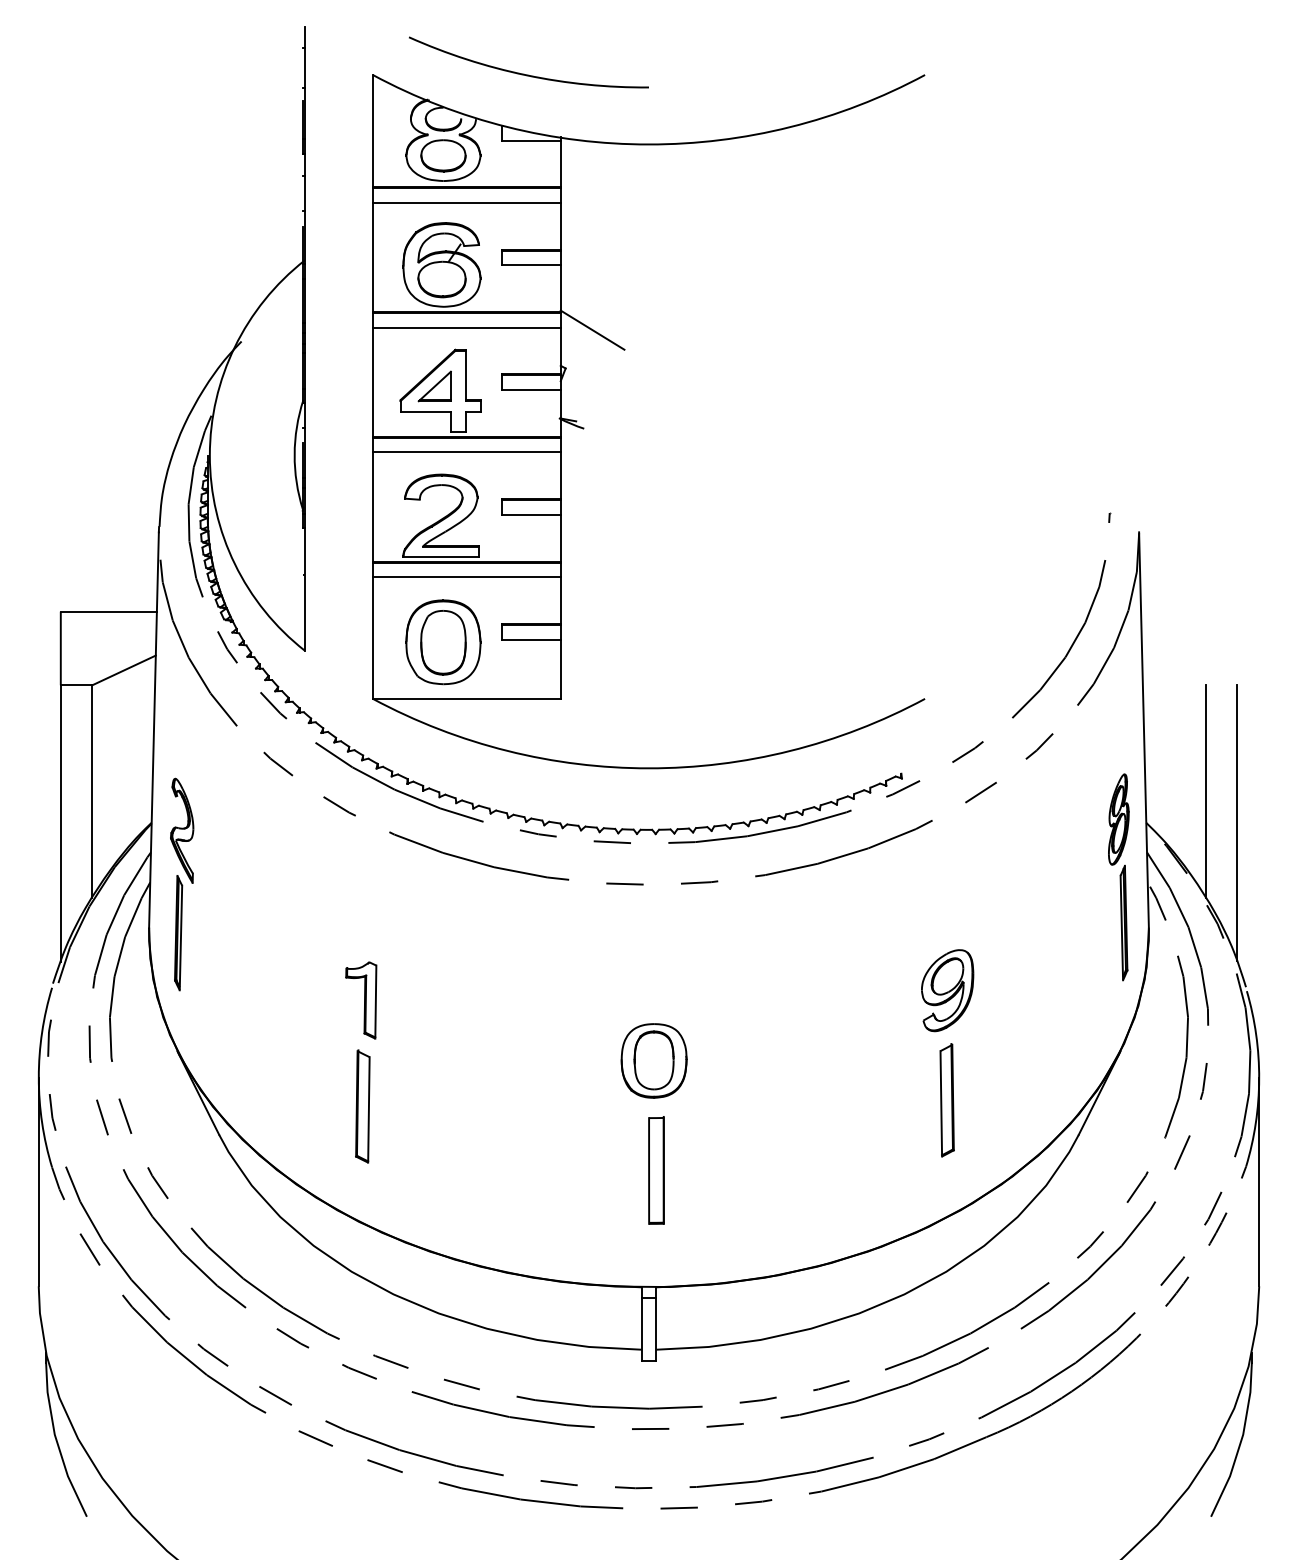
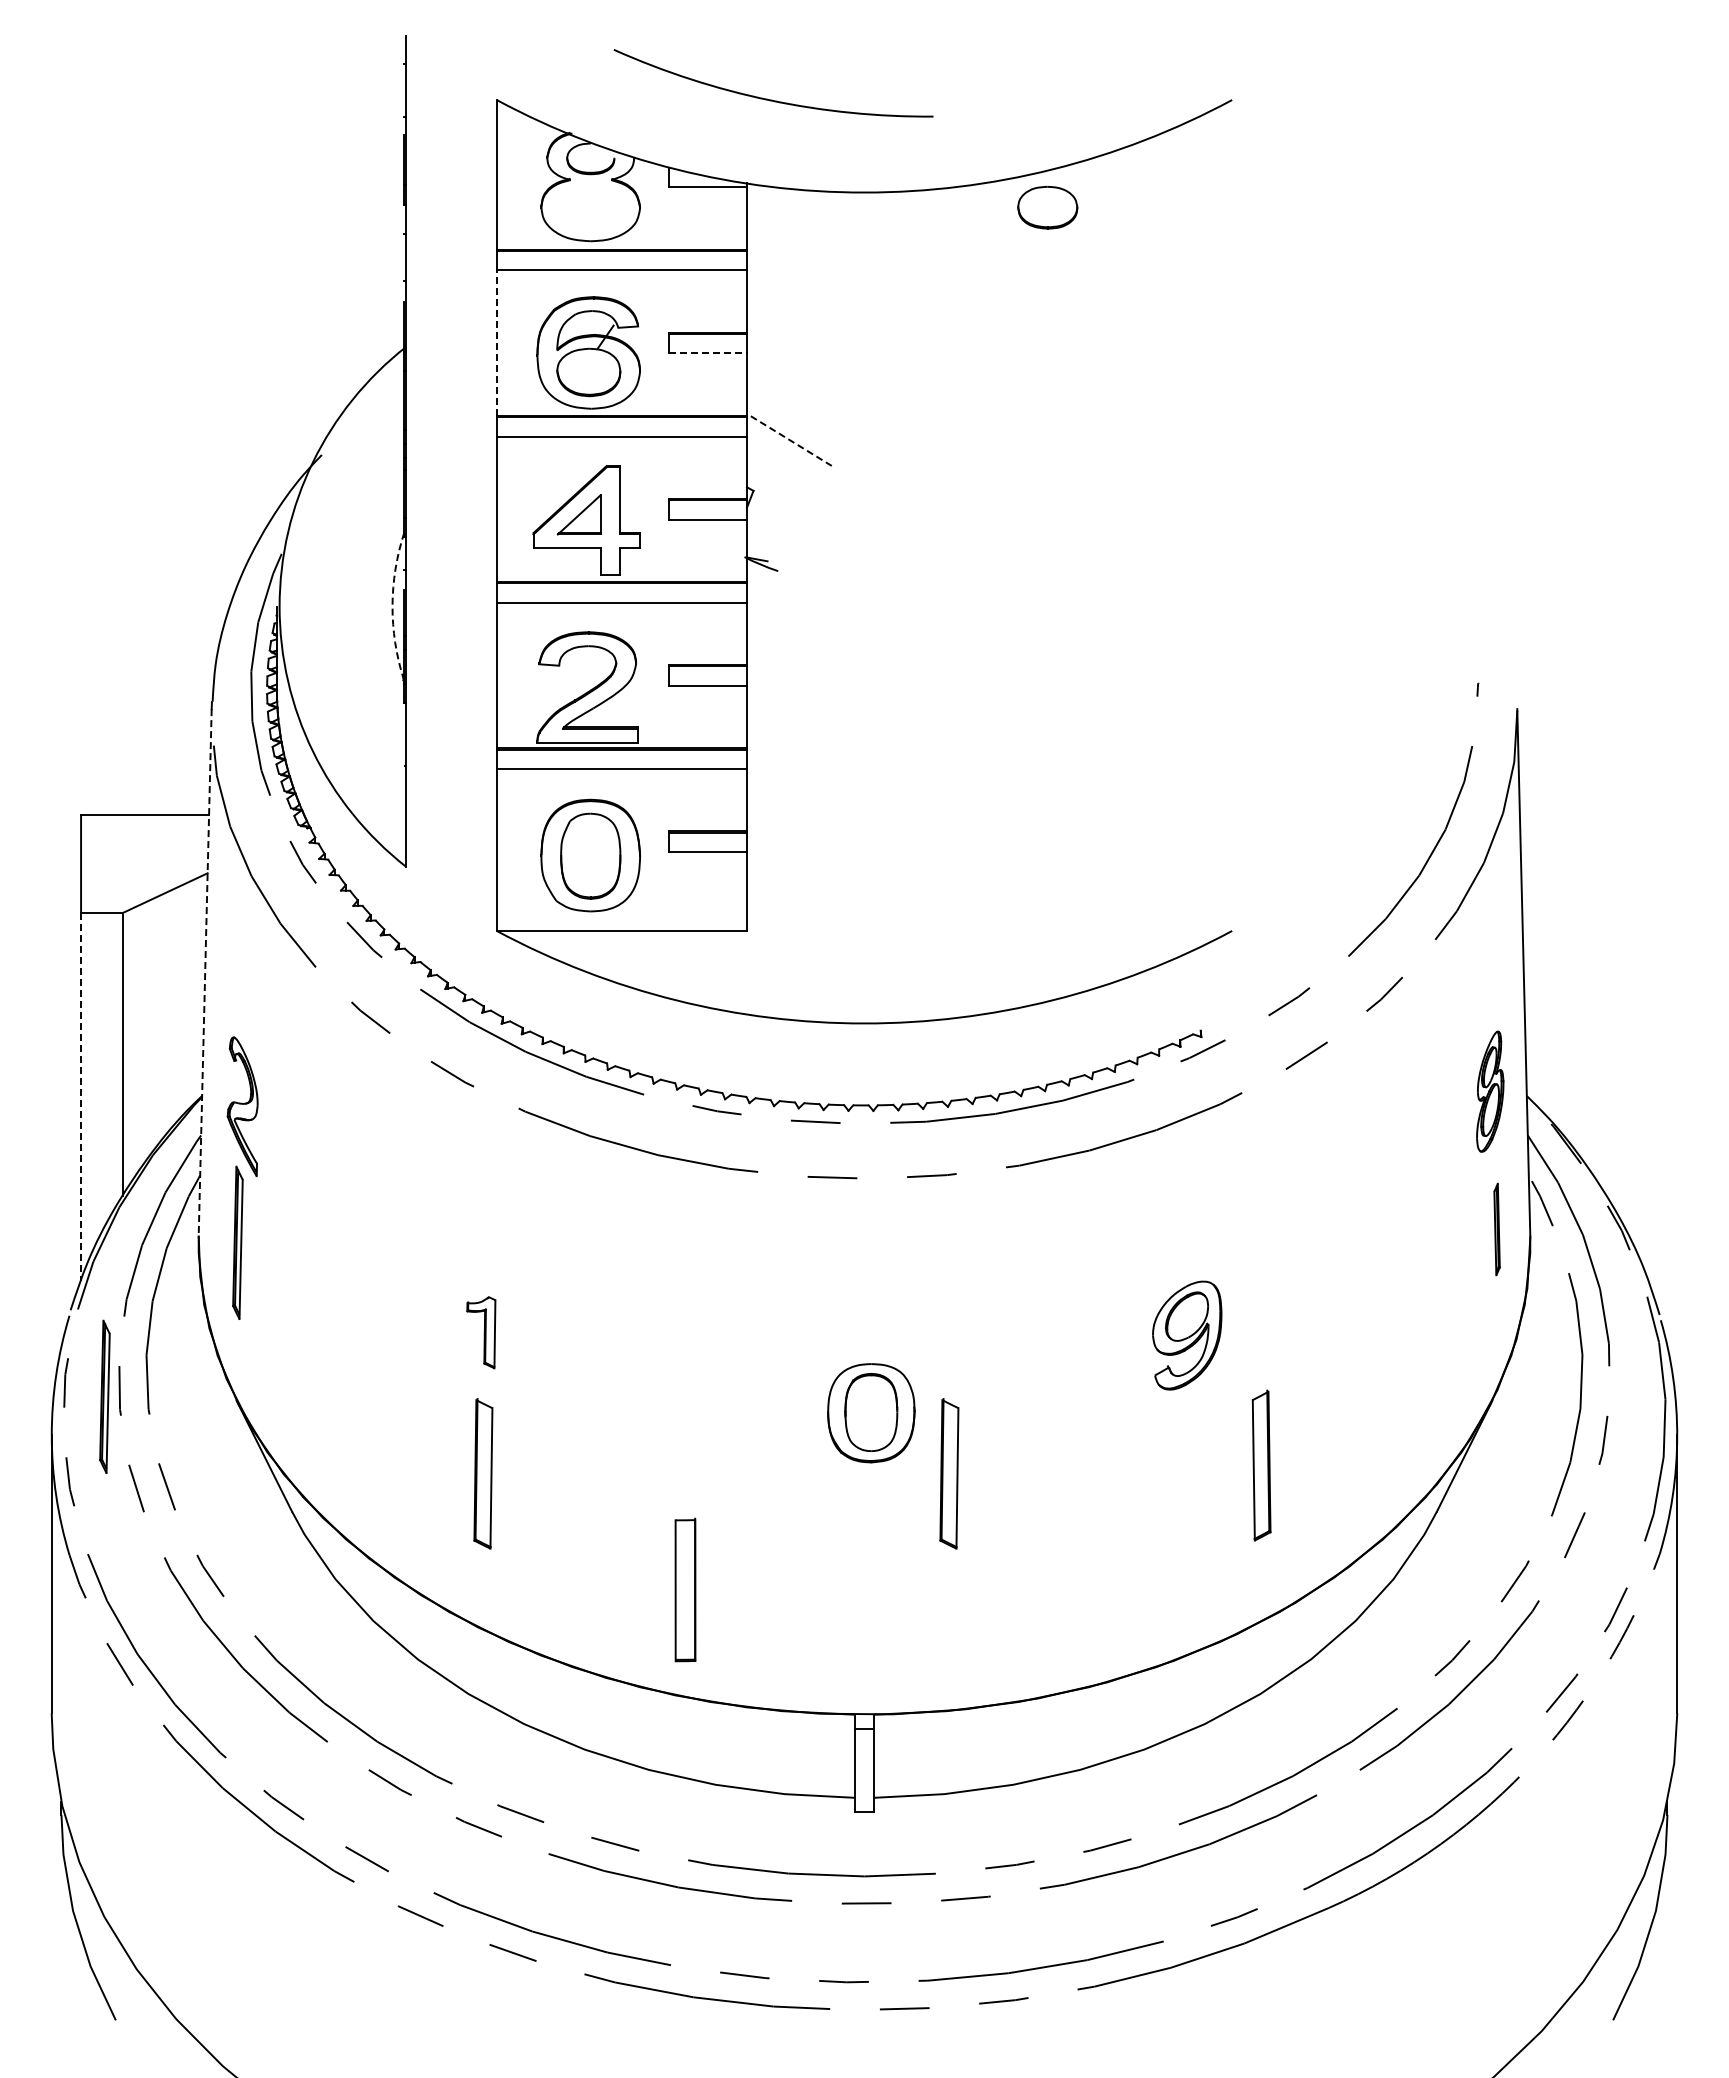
arc: (528, 74) -> (772, 99), moved
part: (443, 155) -> (1047, 207), moved
line: (372, 257) -> (496, 343), solid -> dashed
line: (531, 265) -> (708, 353), solid -> dashed
line: (592, 329) -> (789, 439), solid -> dashed
arc: (294, 454) -> (392, 605), solid -> dashed
line: (154, 730) -> (205, 972), solid -> dashed
line: (1205, 790) -> (1605, 1053), removed
line: (61, 823) -> (81, 1097), solid -> dashed
line: (1236, 823) -> (1647, 1096), removed
part: (1123, 923) -> (1496, 1229), size x0.6
part: (947, 990) -> (1187, 1335), moved
part: (361, 1000) -> (481, 1332), size x0.7
part: (78, 1048) -> (104, 1396), added
part: (712, 1106) -> (949, 1473), added
part: (656, 1170) -> (685, 1589), moved

